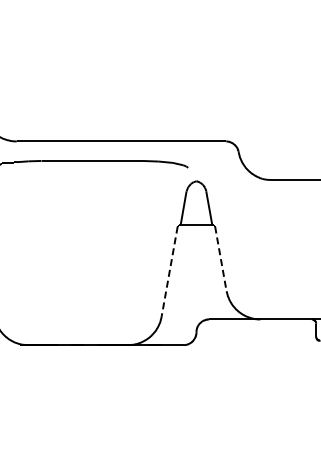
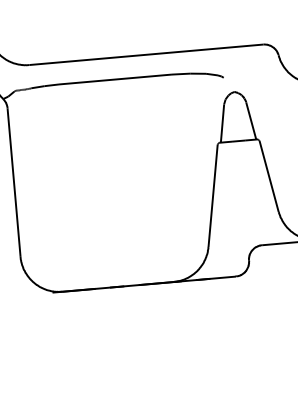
line: (220, 258) -> (268, 176), dashed -> solid
line: (169, 271) -> (212, 195), dashed -> solid

